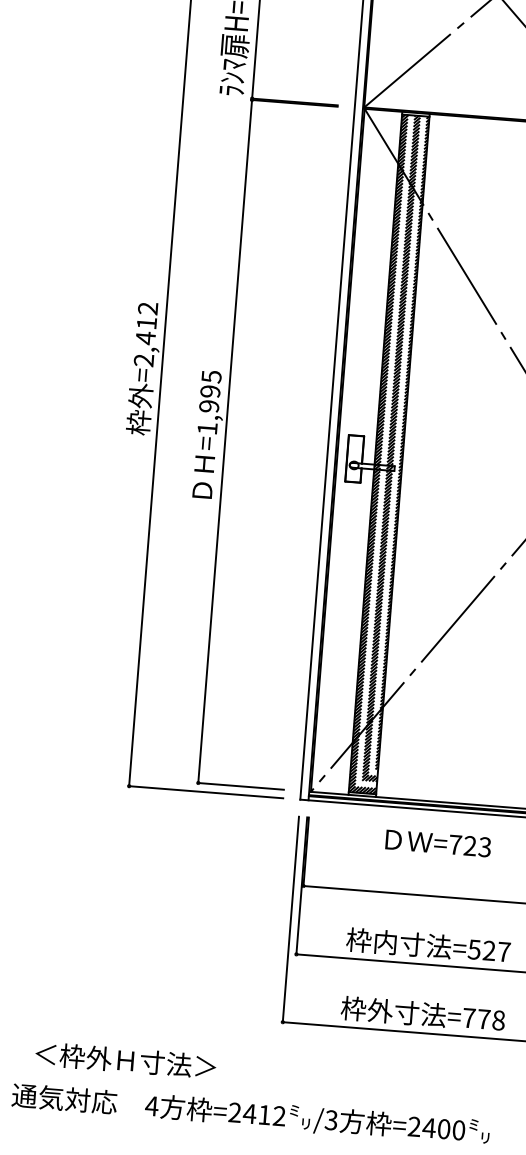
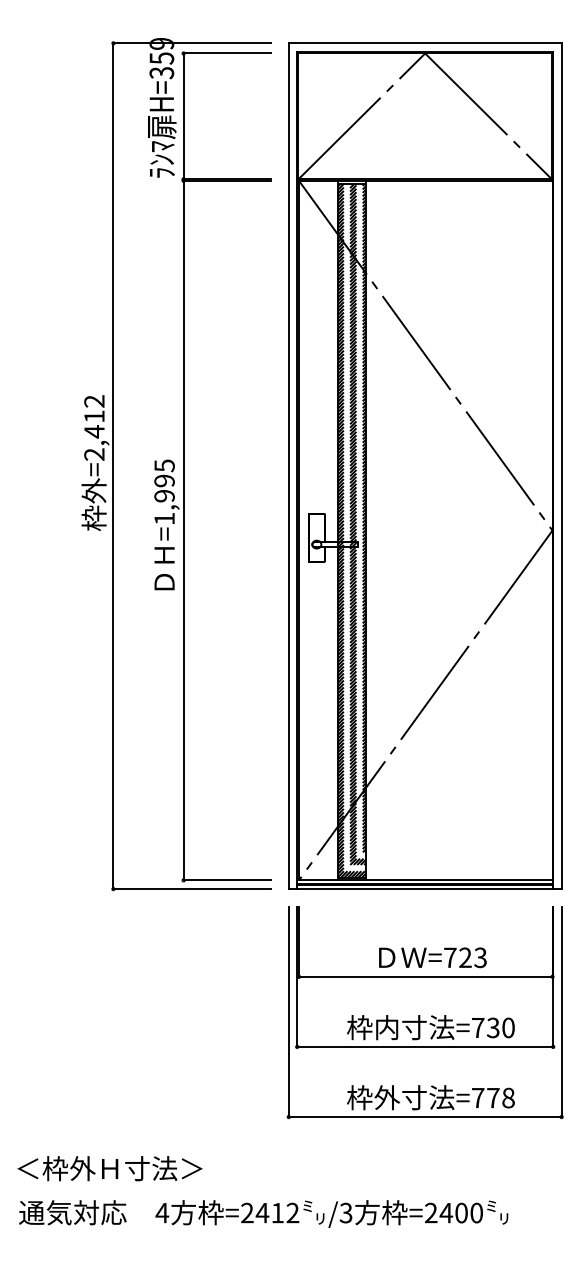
text: (438, 843) -> (432, 957), moved
text: (488, 950) -> (492, 1027), =527 -> =730
text: (125, 1060) -> (109, 1168), moved

